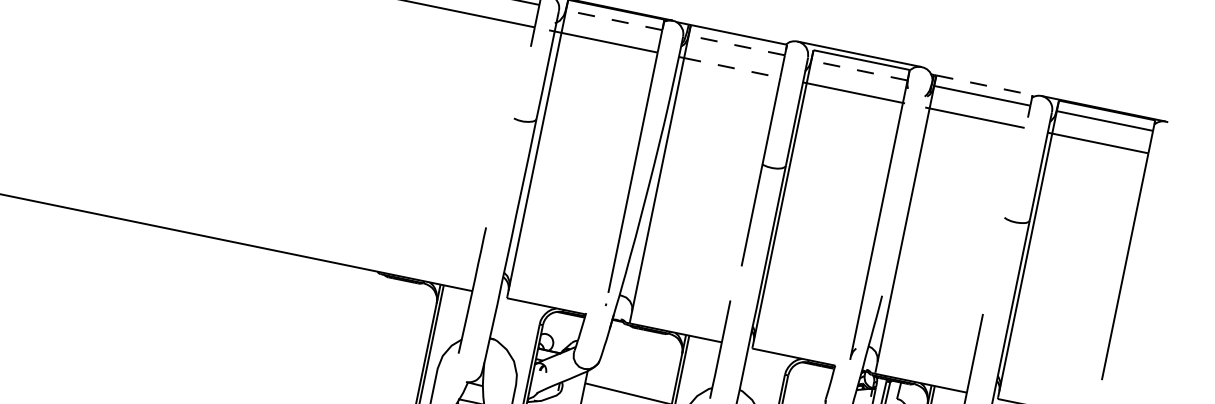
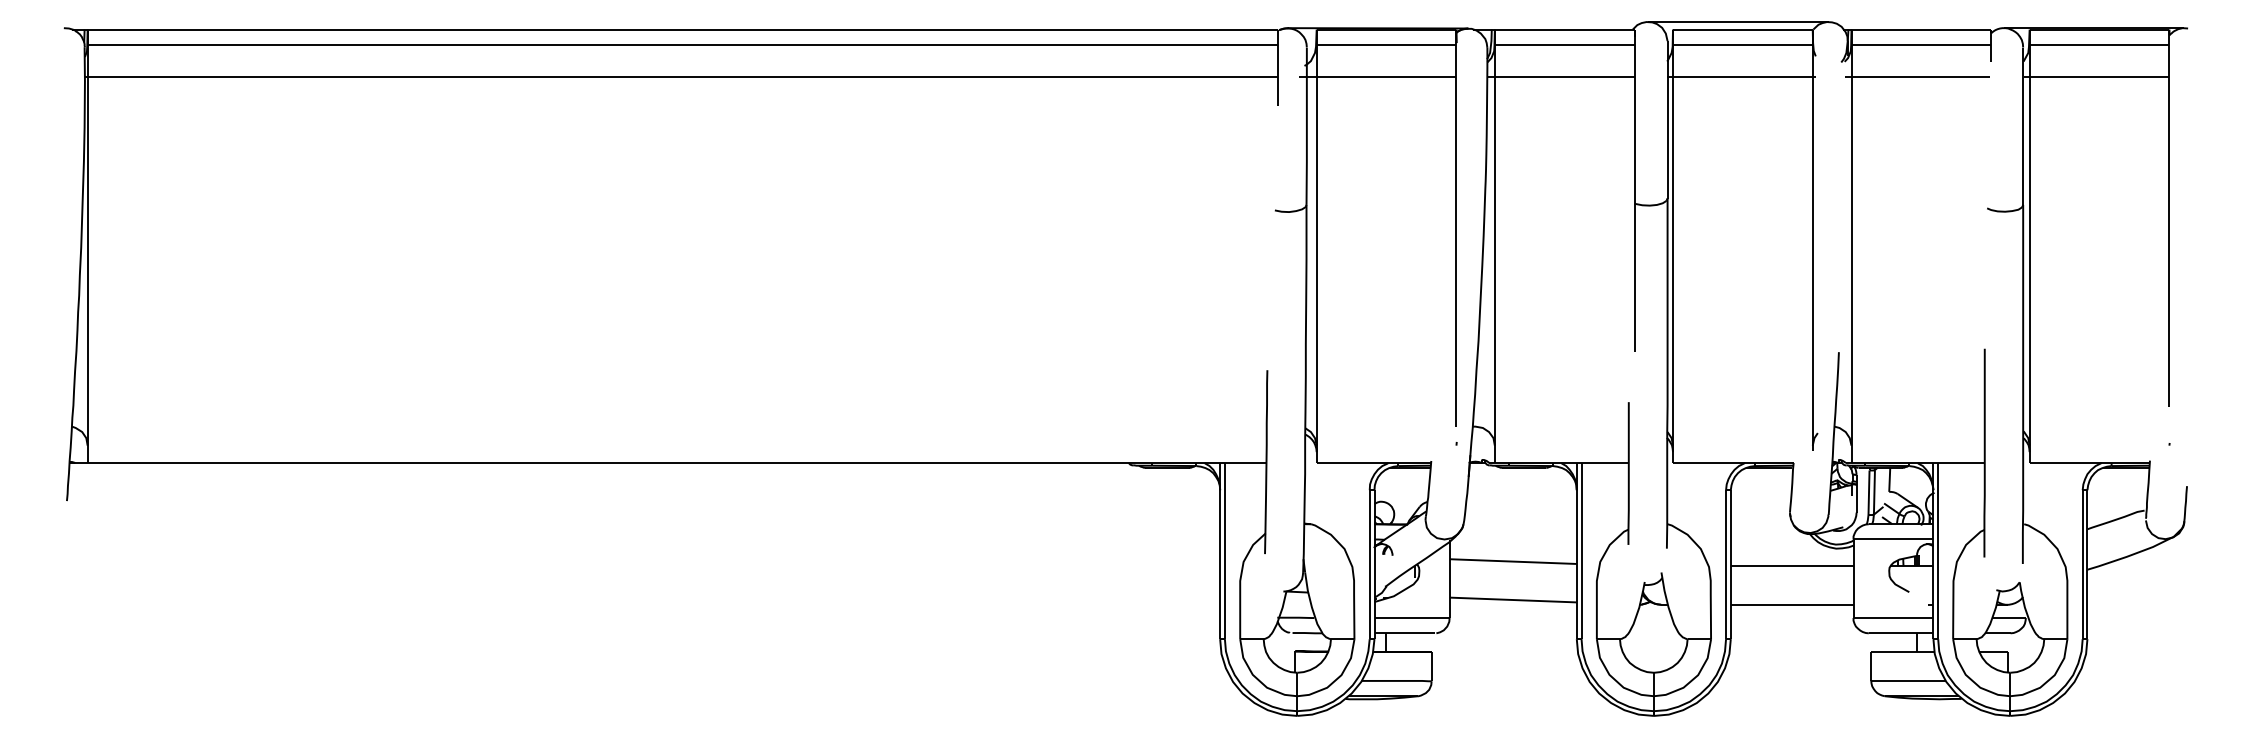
line: (614, 20) -> (1386, 44), dashed -> solid
line: (736, 45) -> (1564, 44), dashed -> solid
line: (732, 67) -> (1564, 77), dashed -> solid
line: (859, 70) -> (1742, 44), dashed -> solid
line: (984, 85) -> (1921, 29), dashed -> solid

